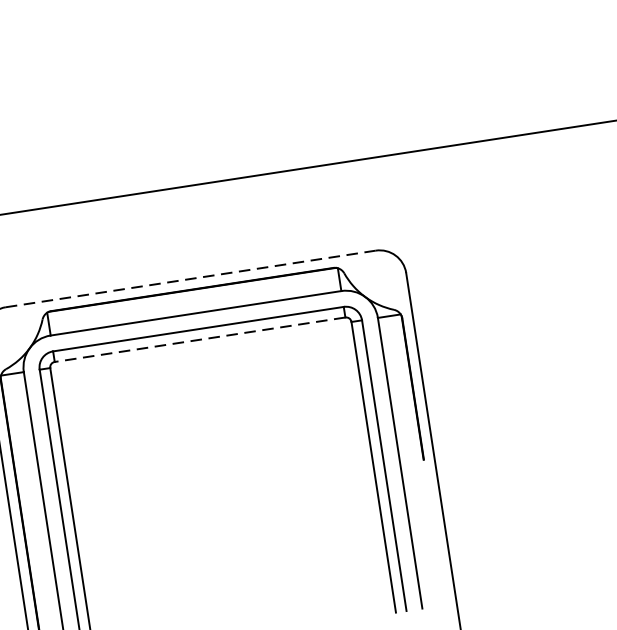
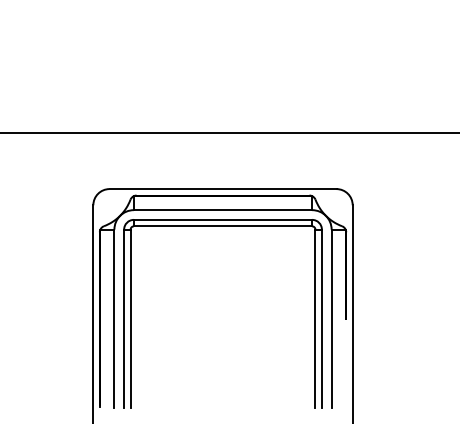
line: (191, 279) -> (223, 189), dashed -> solid
line: (199, 340) -> (222, 226), dashed -> solid

